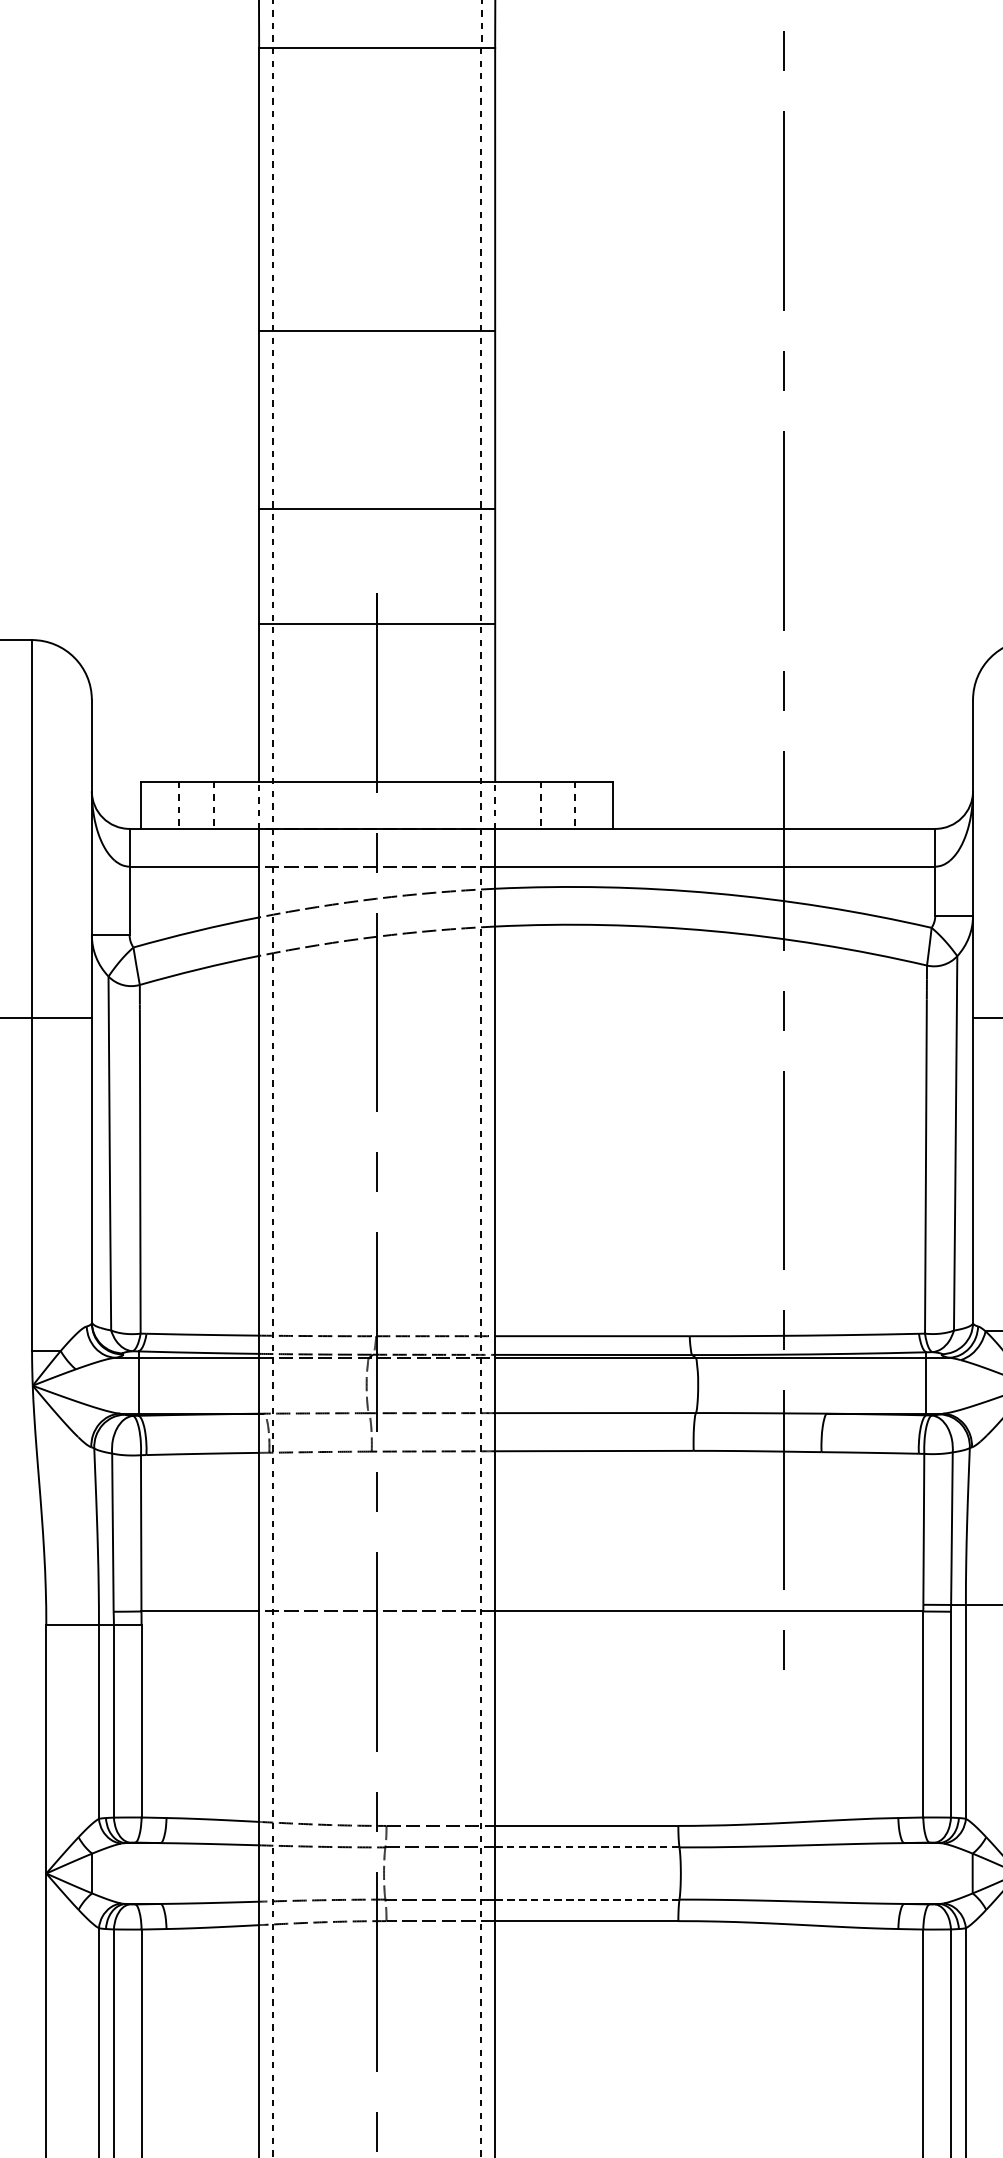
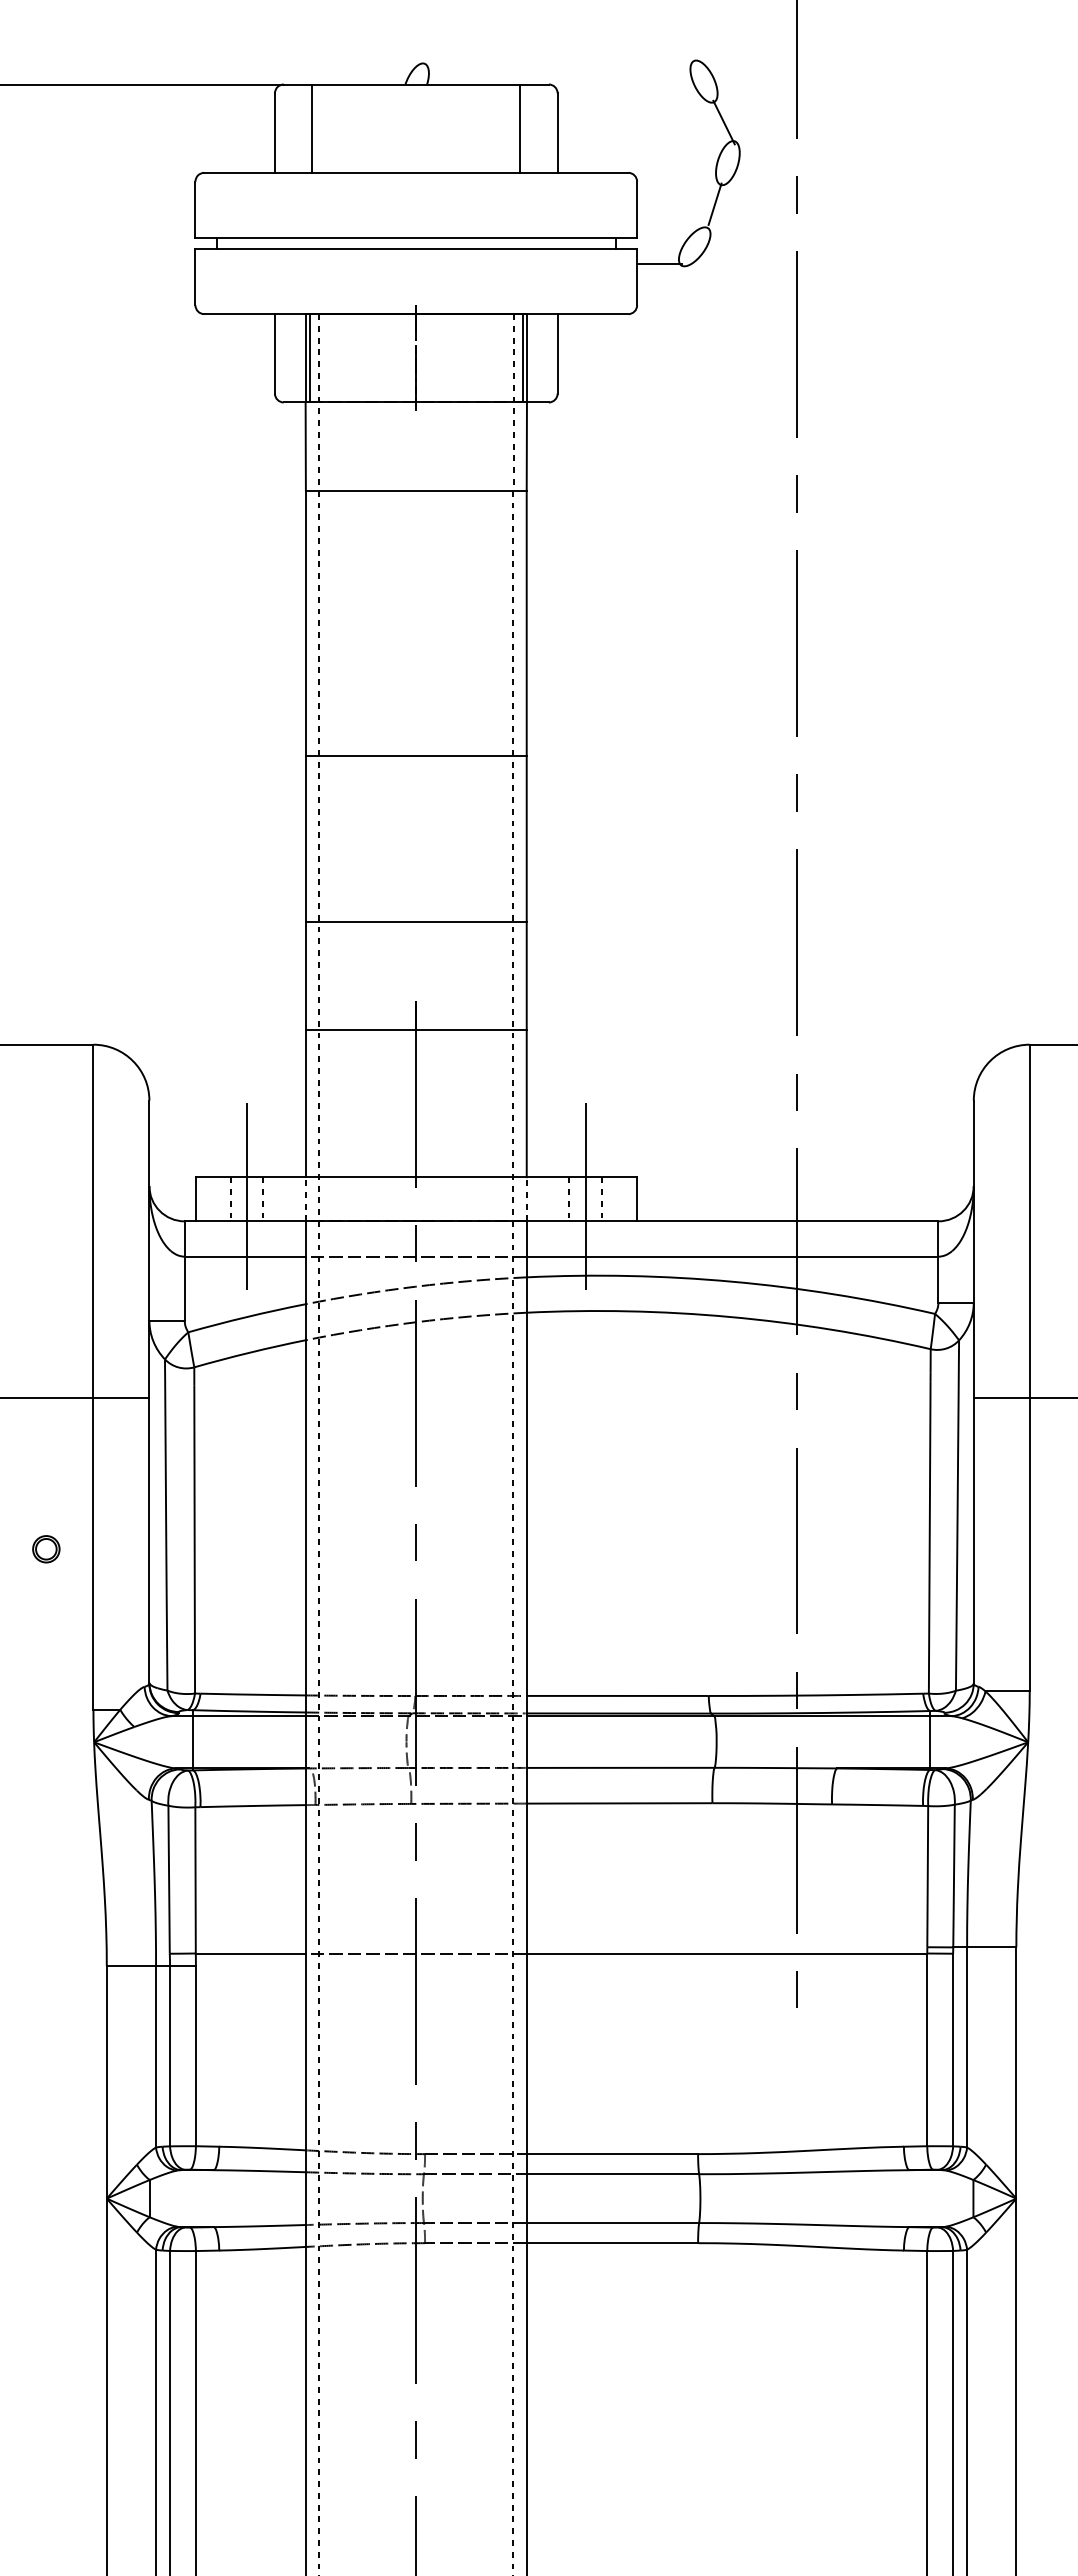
line: (196, 808) -> (247, 1202), added
line: (558, 808) -> (585, 1202), added
line: (587, 1847) -> (613, 2174), dashed -> solid
line: (586, 1900) -> (612, 2223), dashed -> solid

